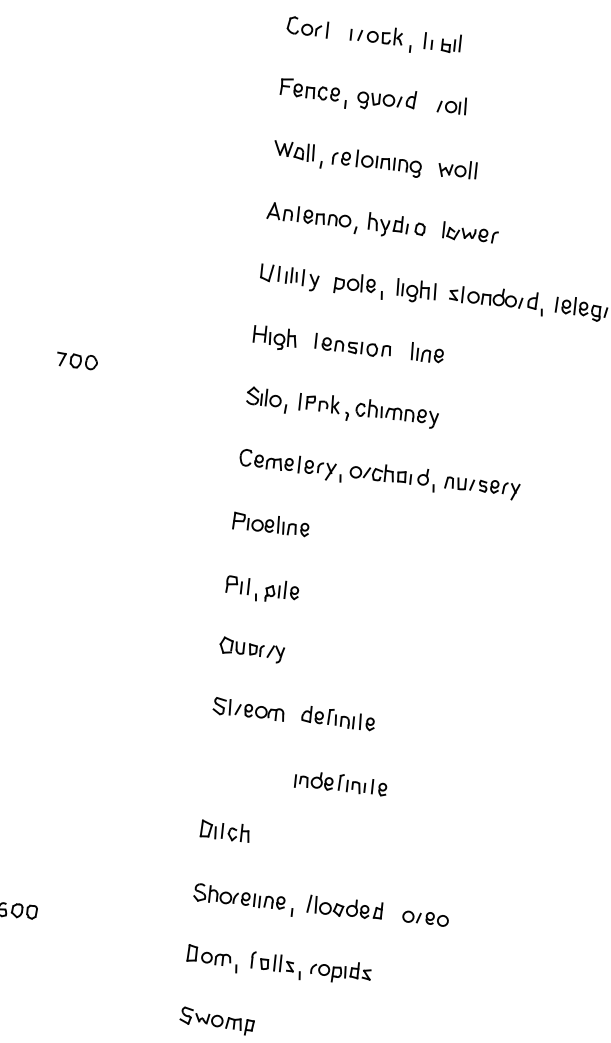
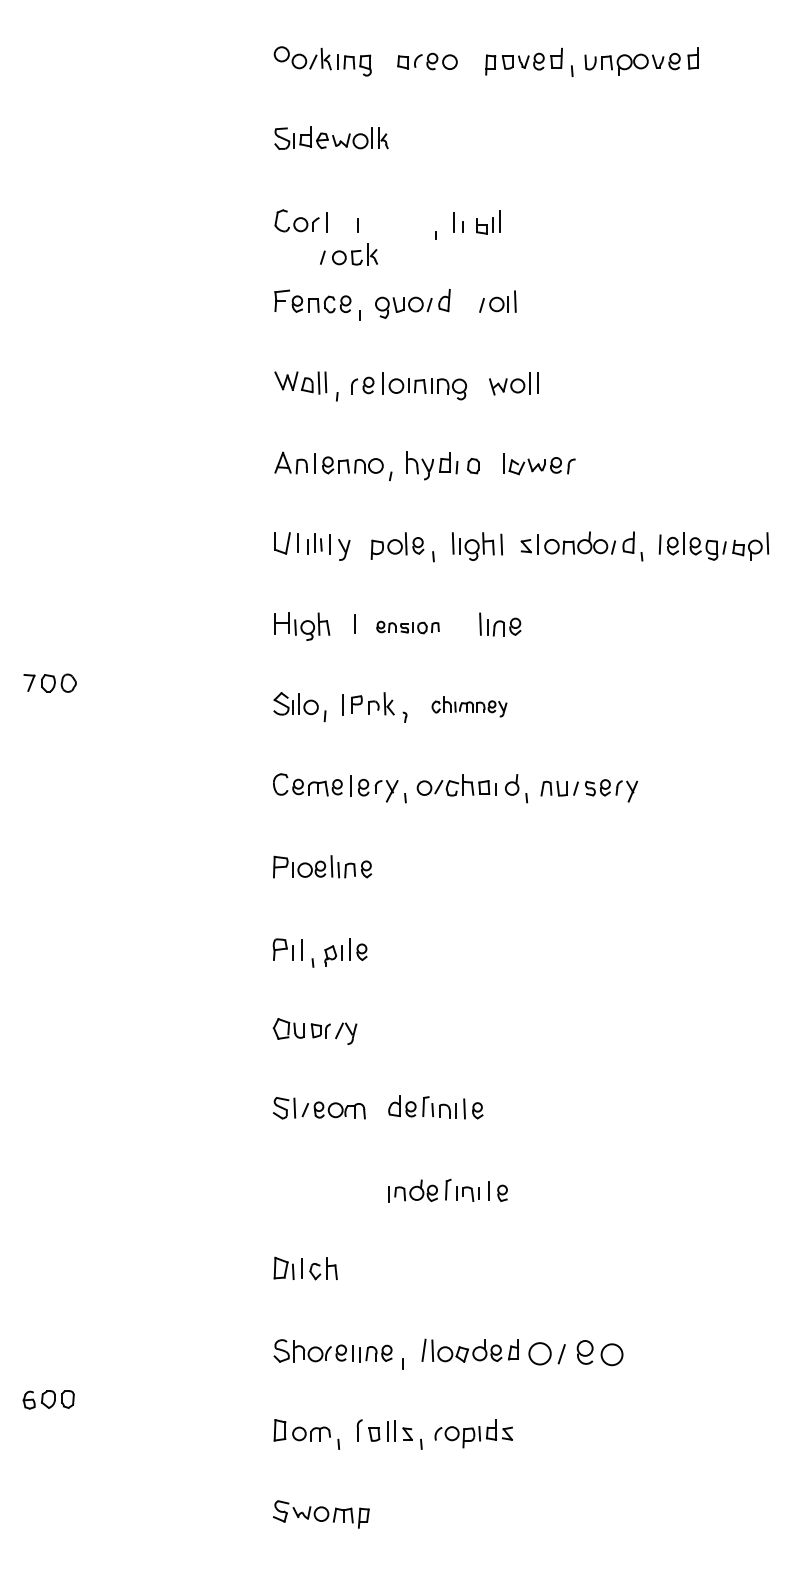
part: (380, 35) -> (348, 254), moved
part: (356, 347) -> (407, 627), size x0.7
part: (397, 413) -> (469, 706), size x0.7
part: (425, 917) -> (575, 1352), size x1.6

